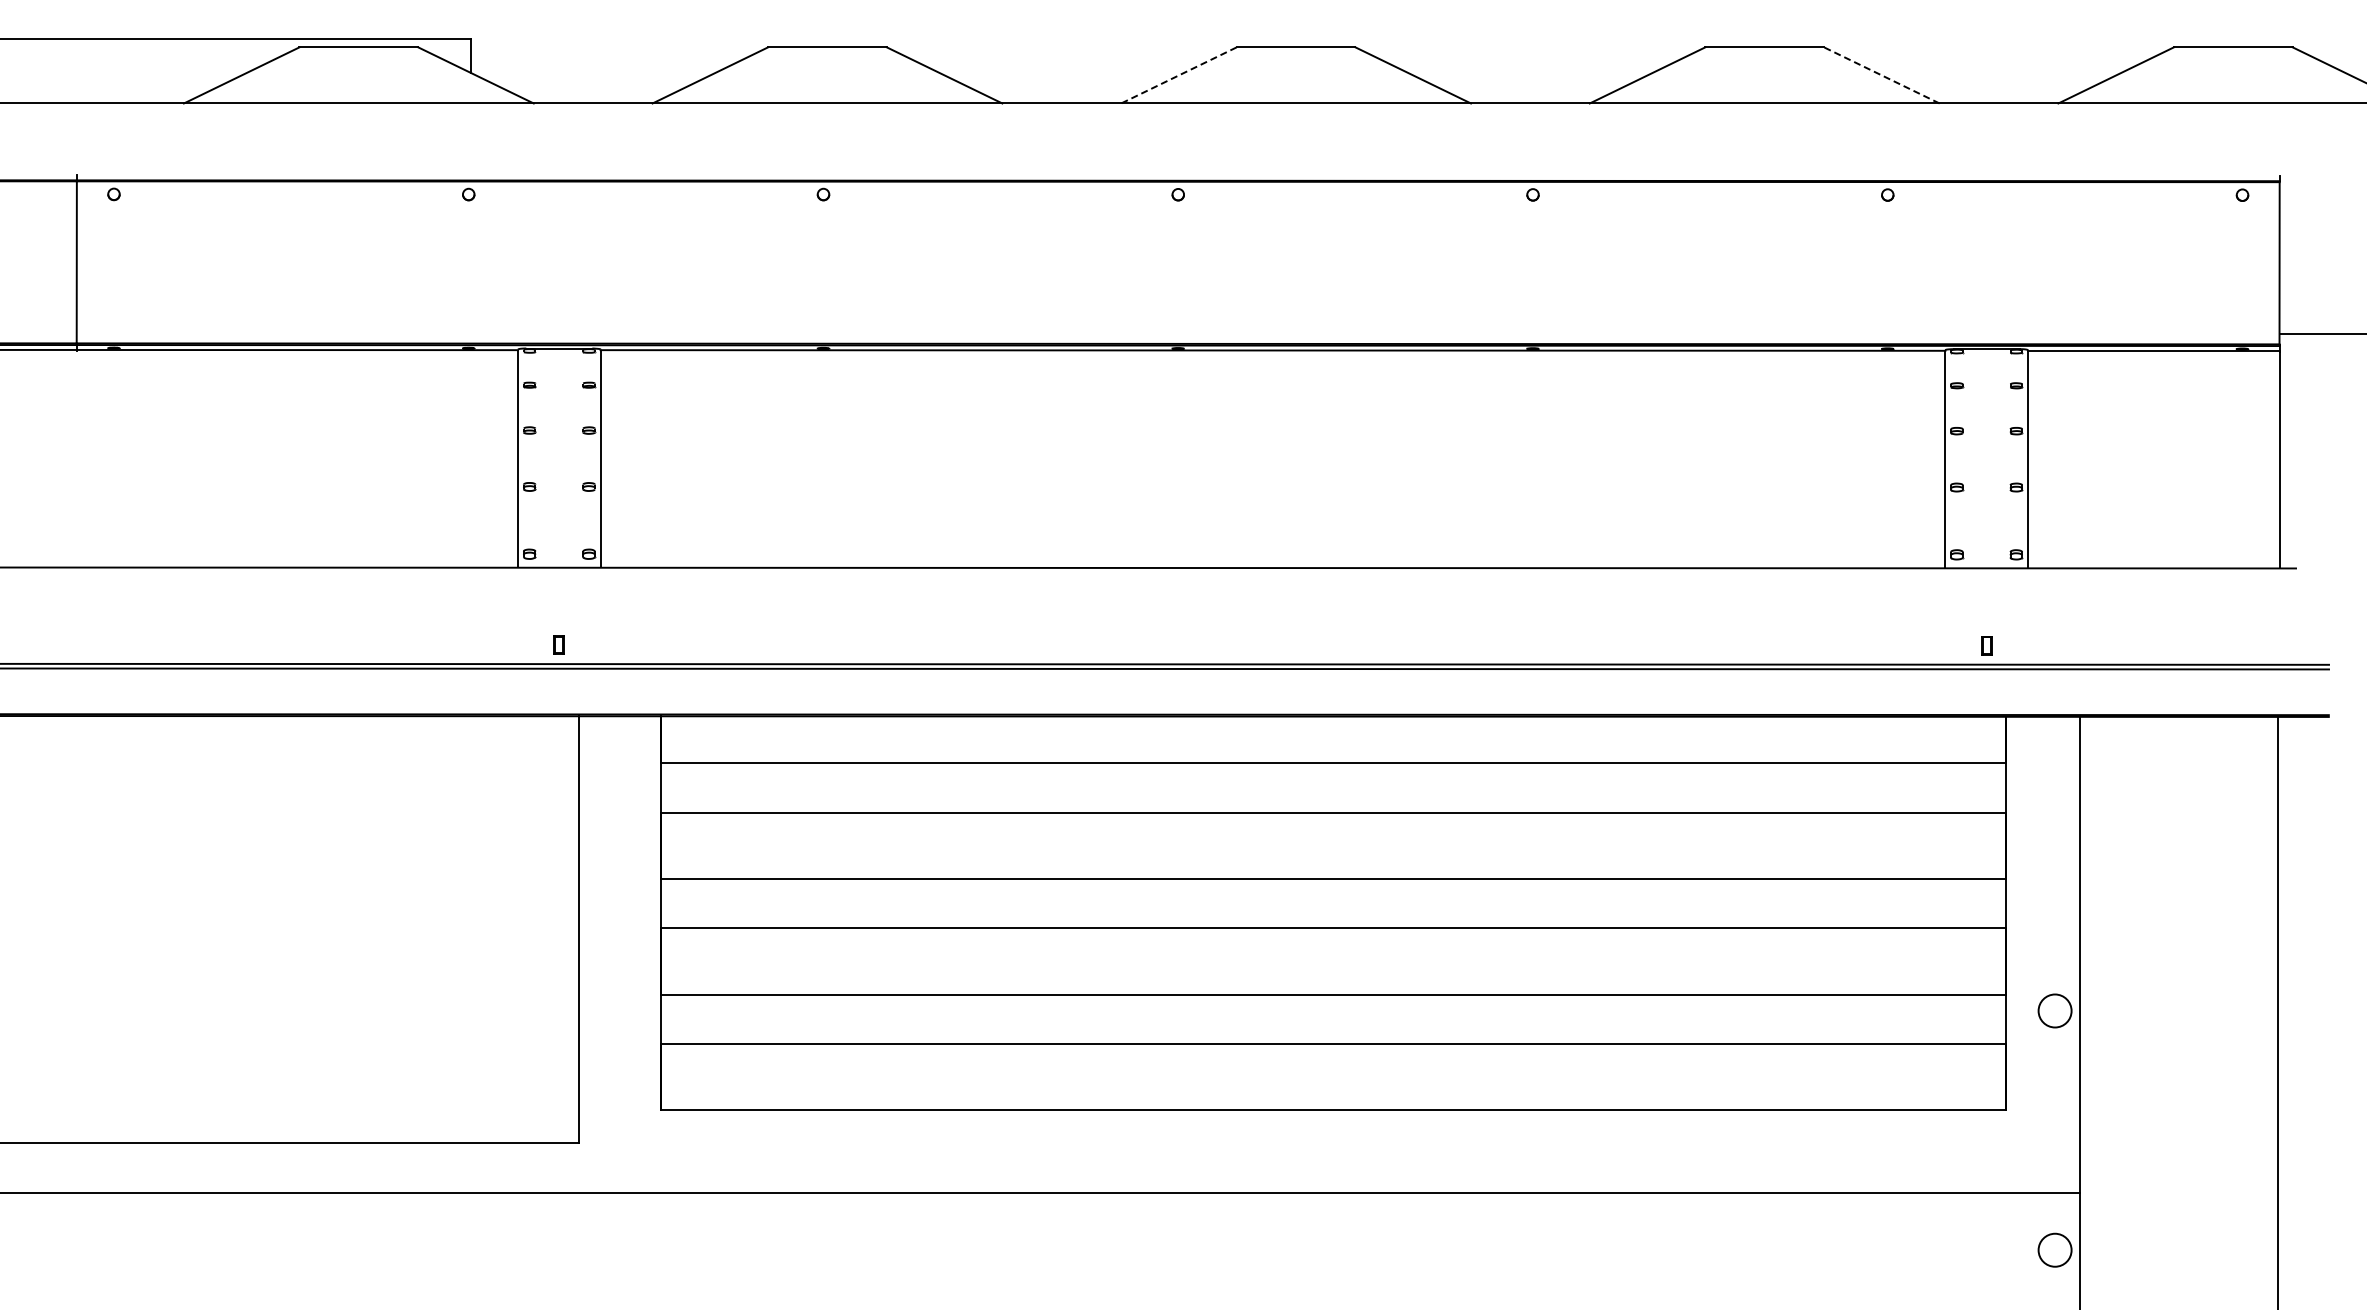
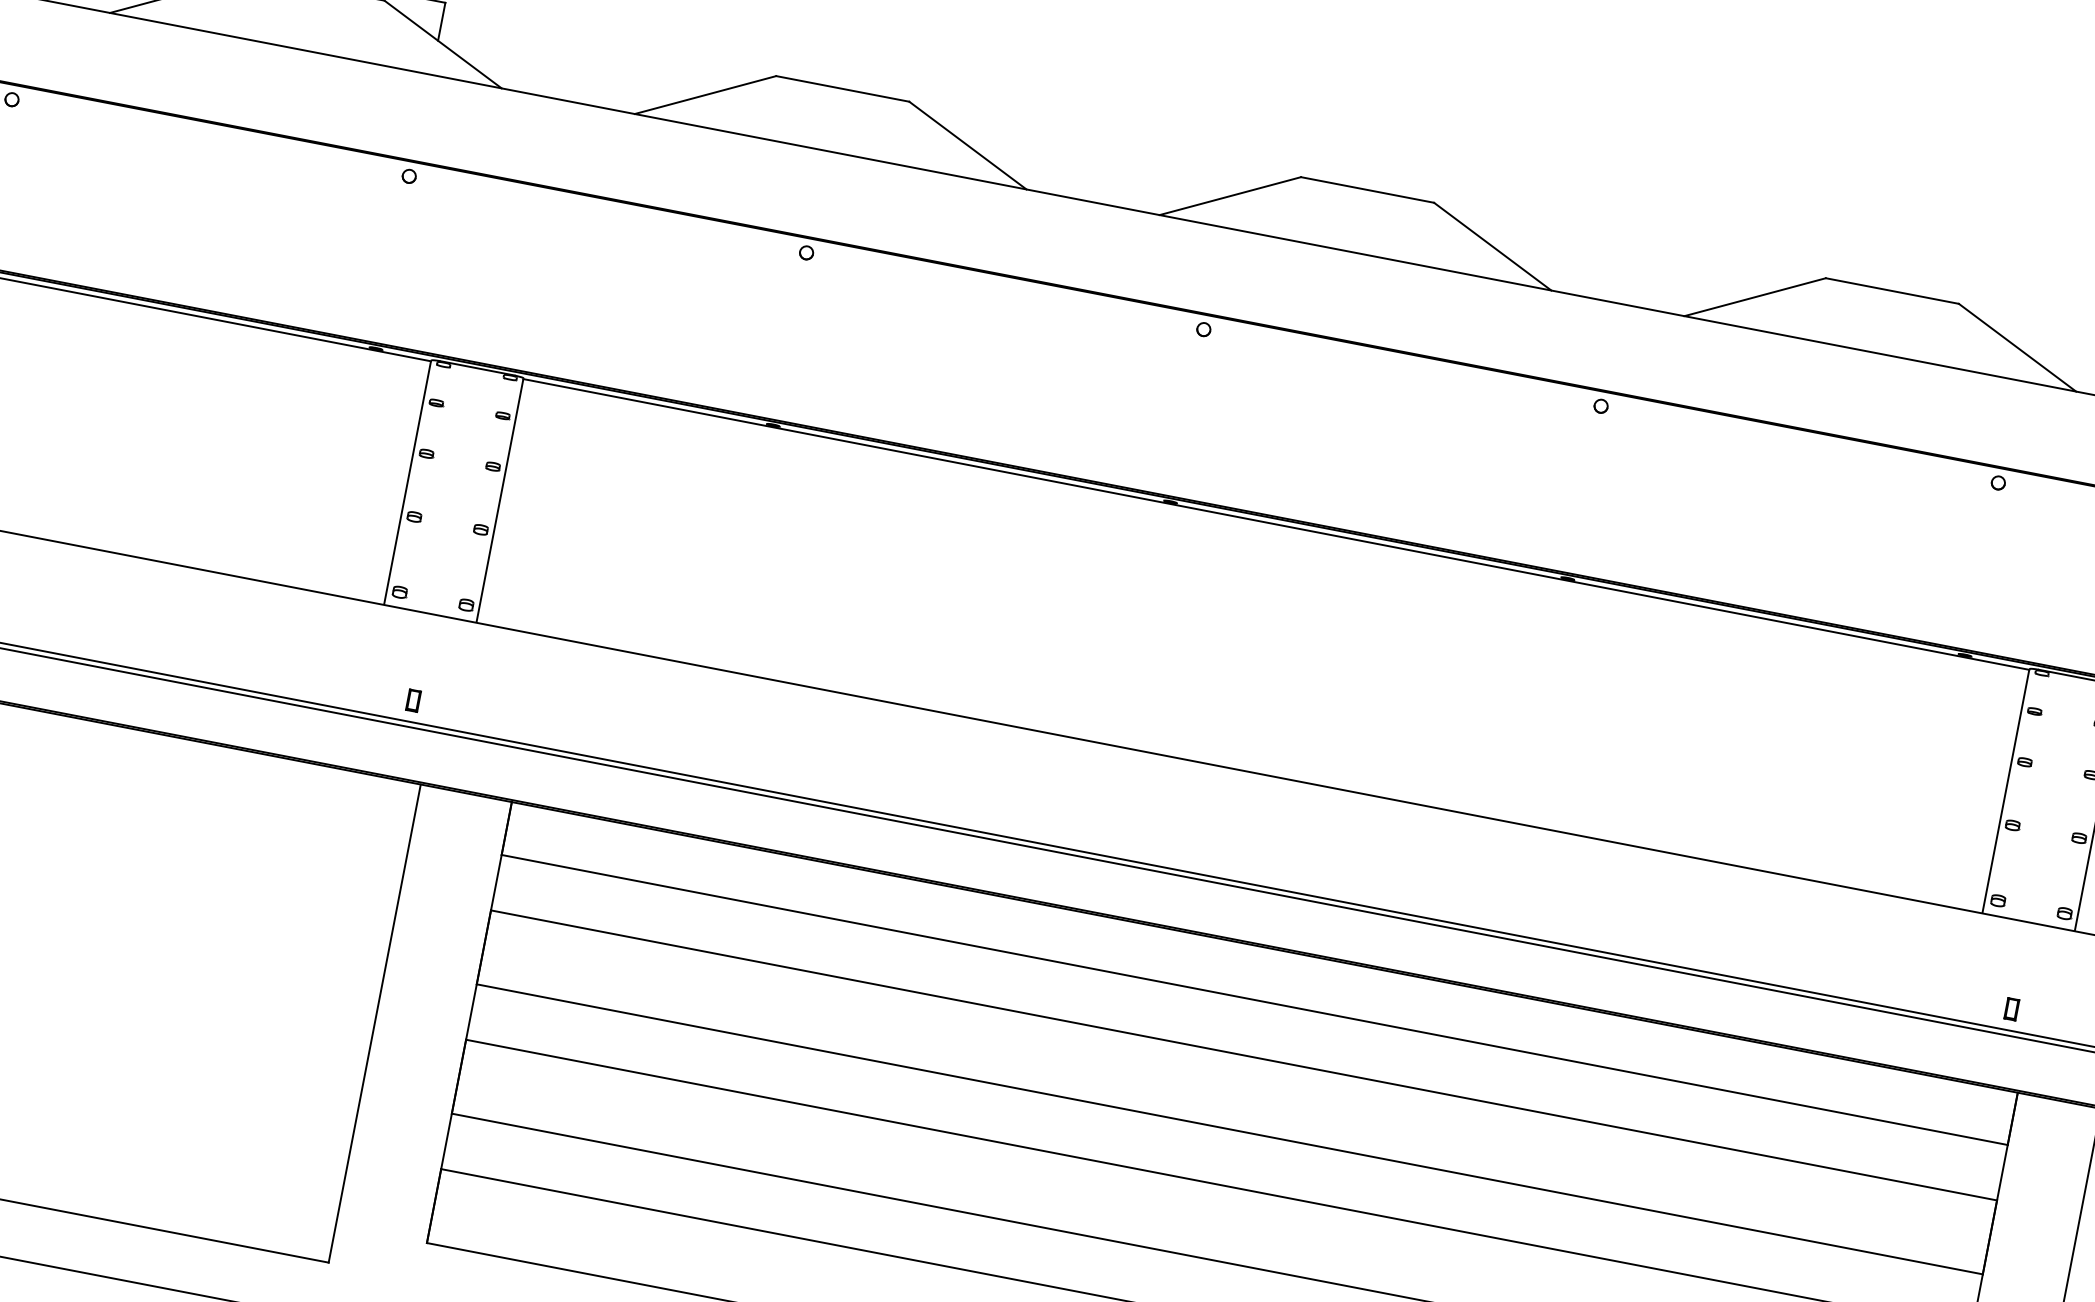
line: (1178, 75) -> (1229, 196), dashed -> solid
line: (1881, 75) -> (2017, 347), dashed -> solid

